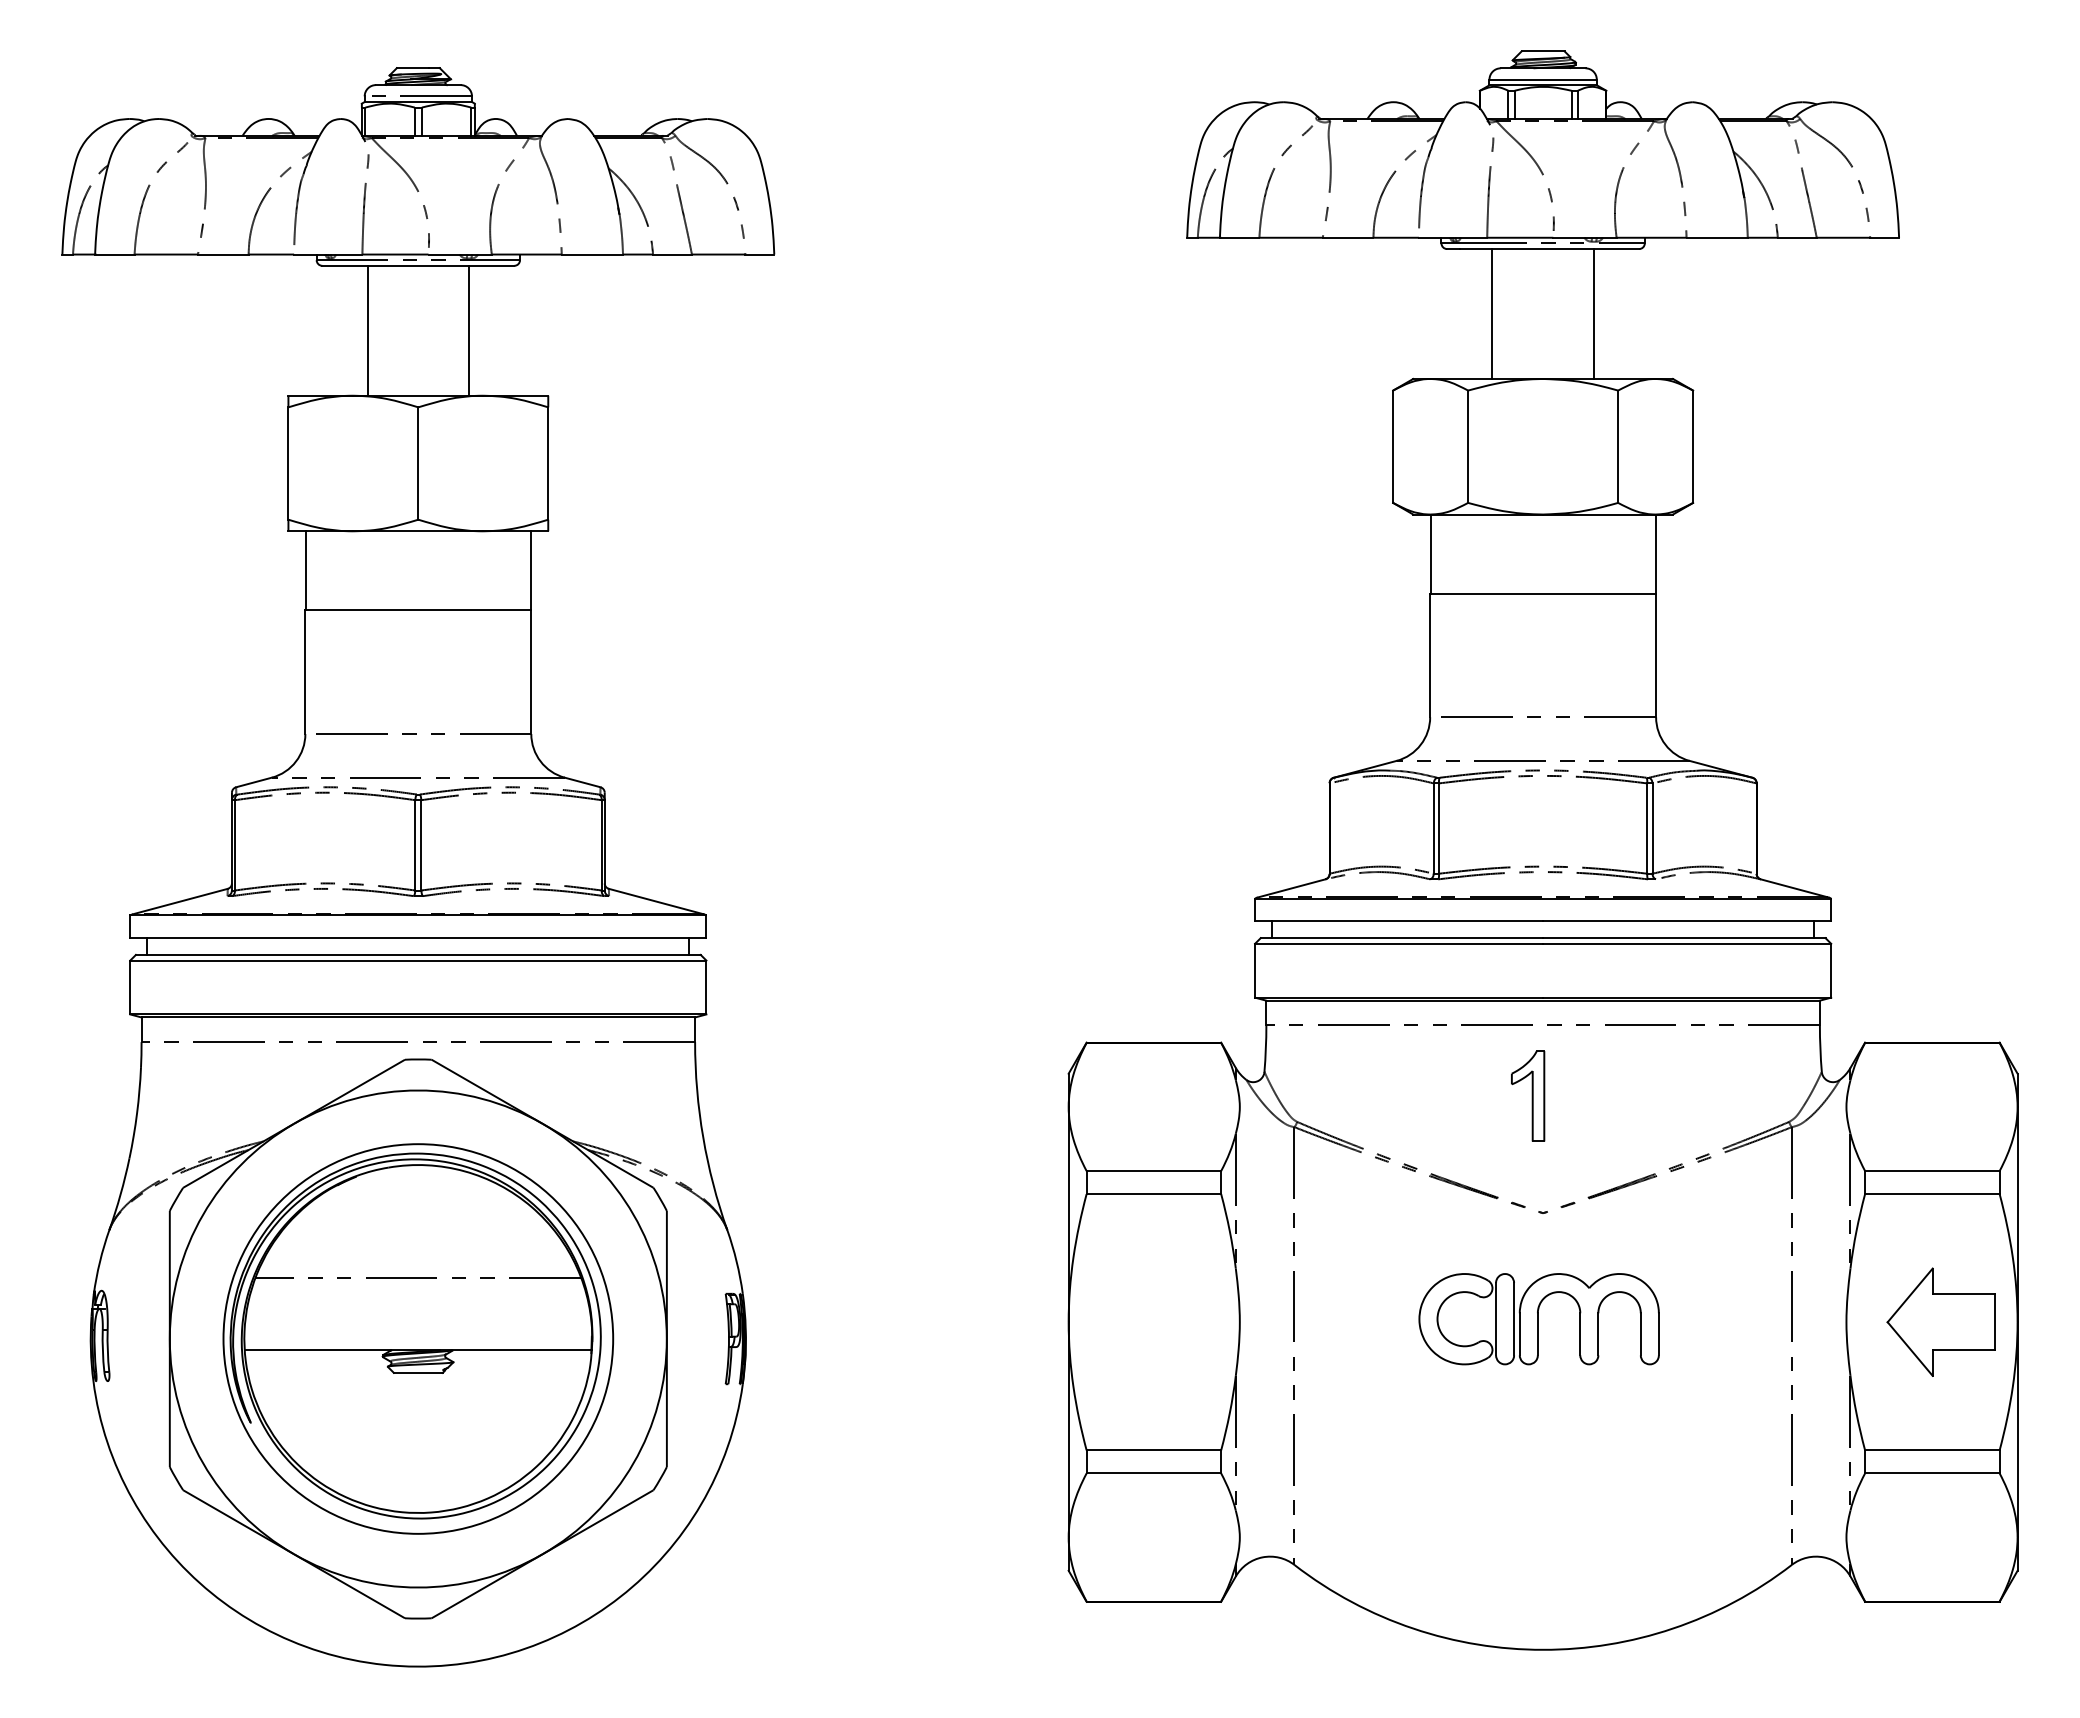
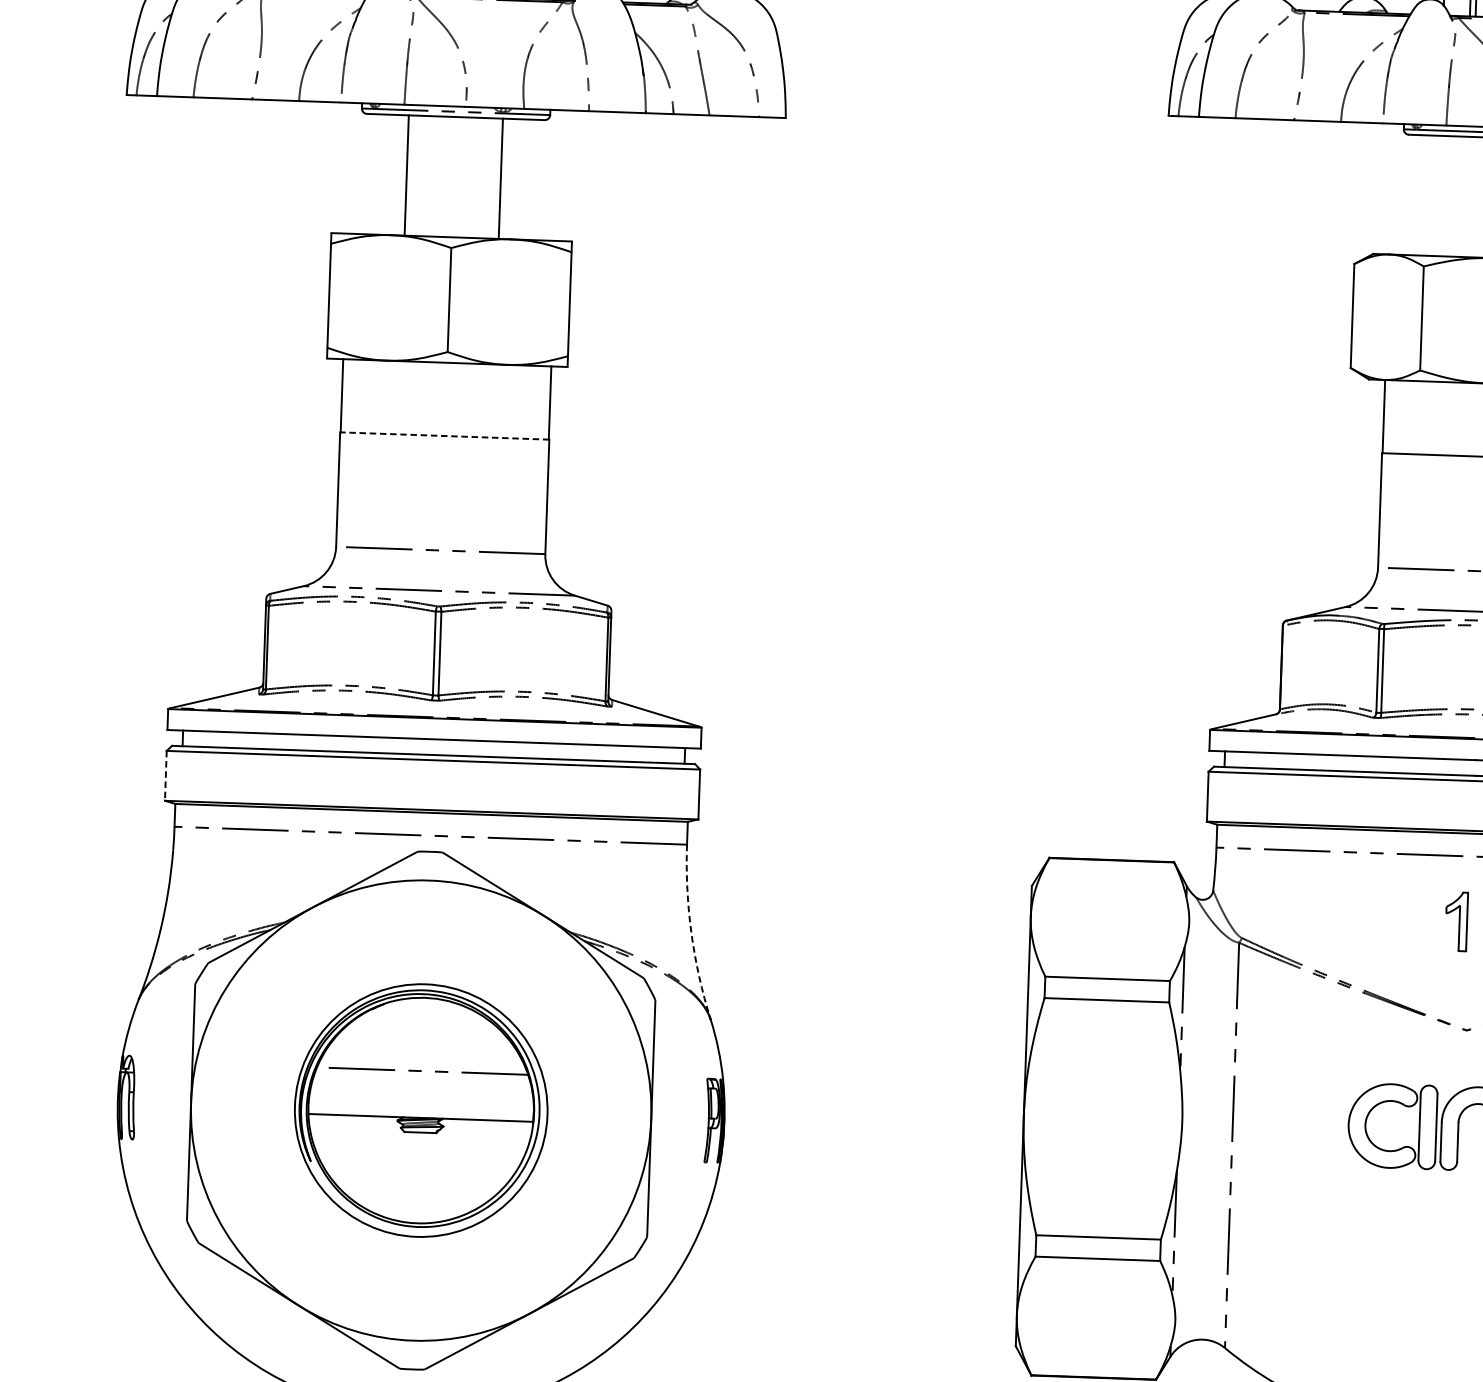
line: (1492, 313) -> (1448, 195), removed
line: (418, 610) -> (444, 436), solid -> dashed
line: (130, 987) -> (166, 775), solid -> dashed
part: (1528, 1095) -> (1456, 921), size x0.7
arc: (703, 1137) -> (691, 933), solid -> dashed
part: (418, 1338) -> (421, 1110), size x0.7

